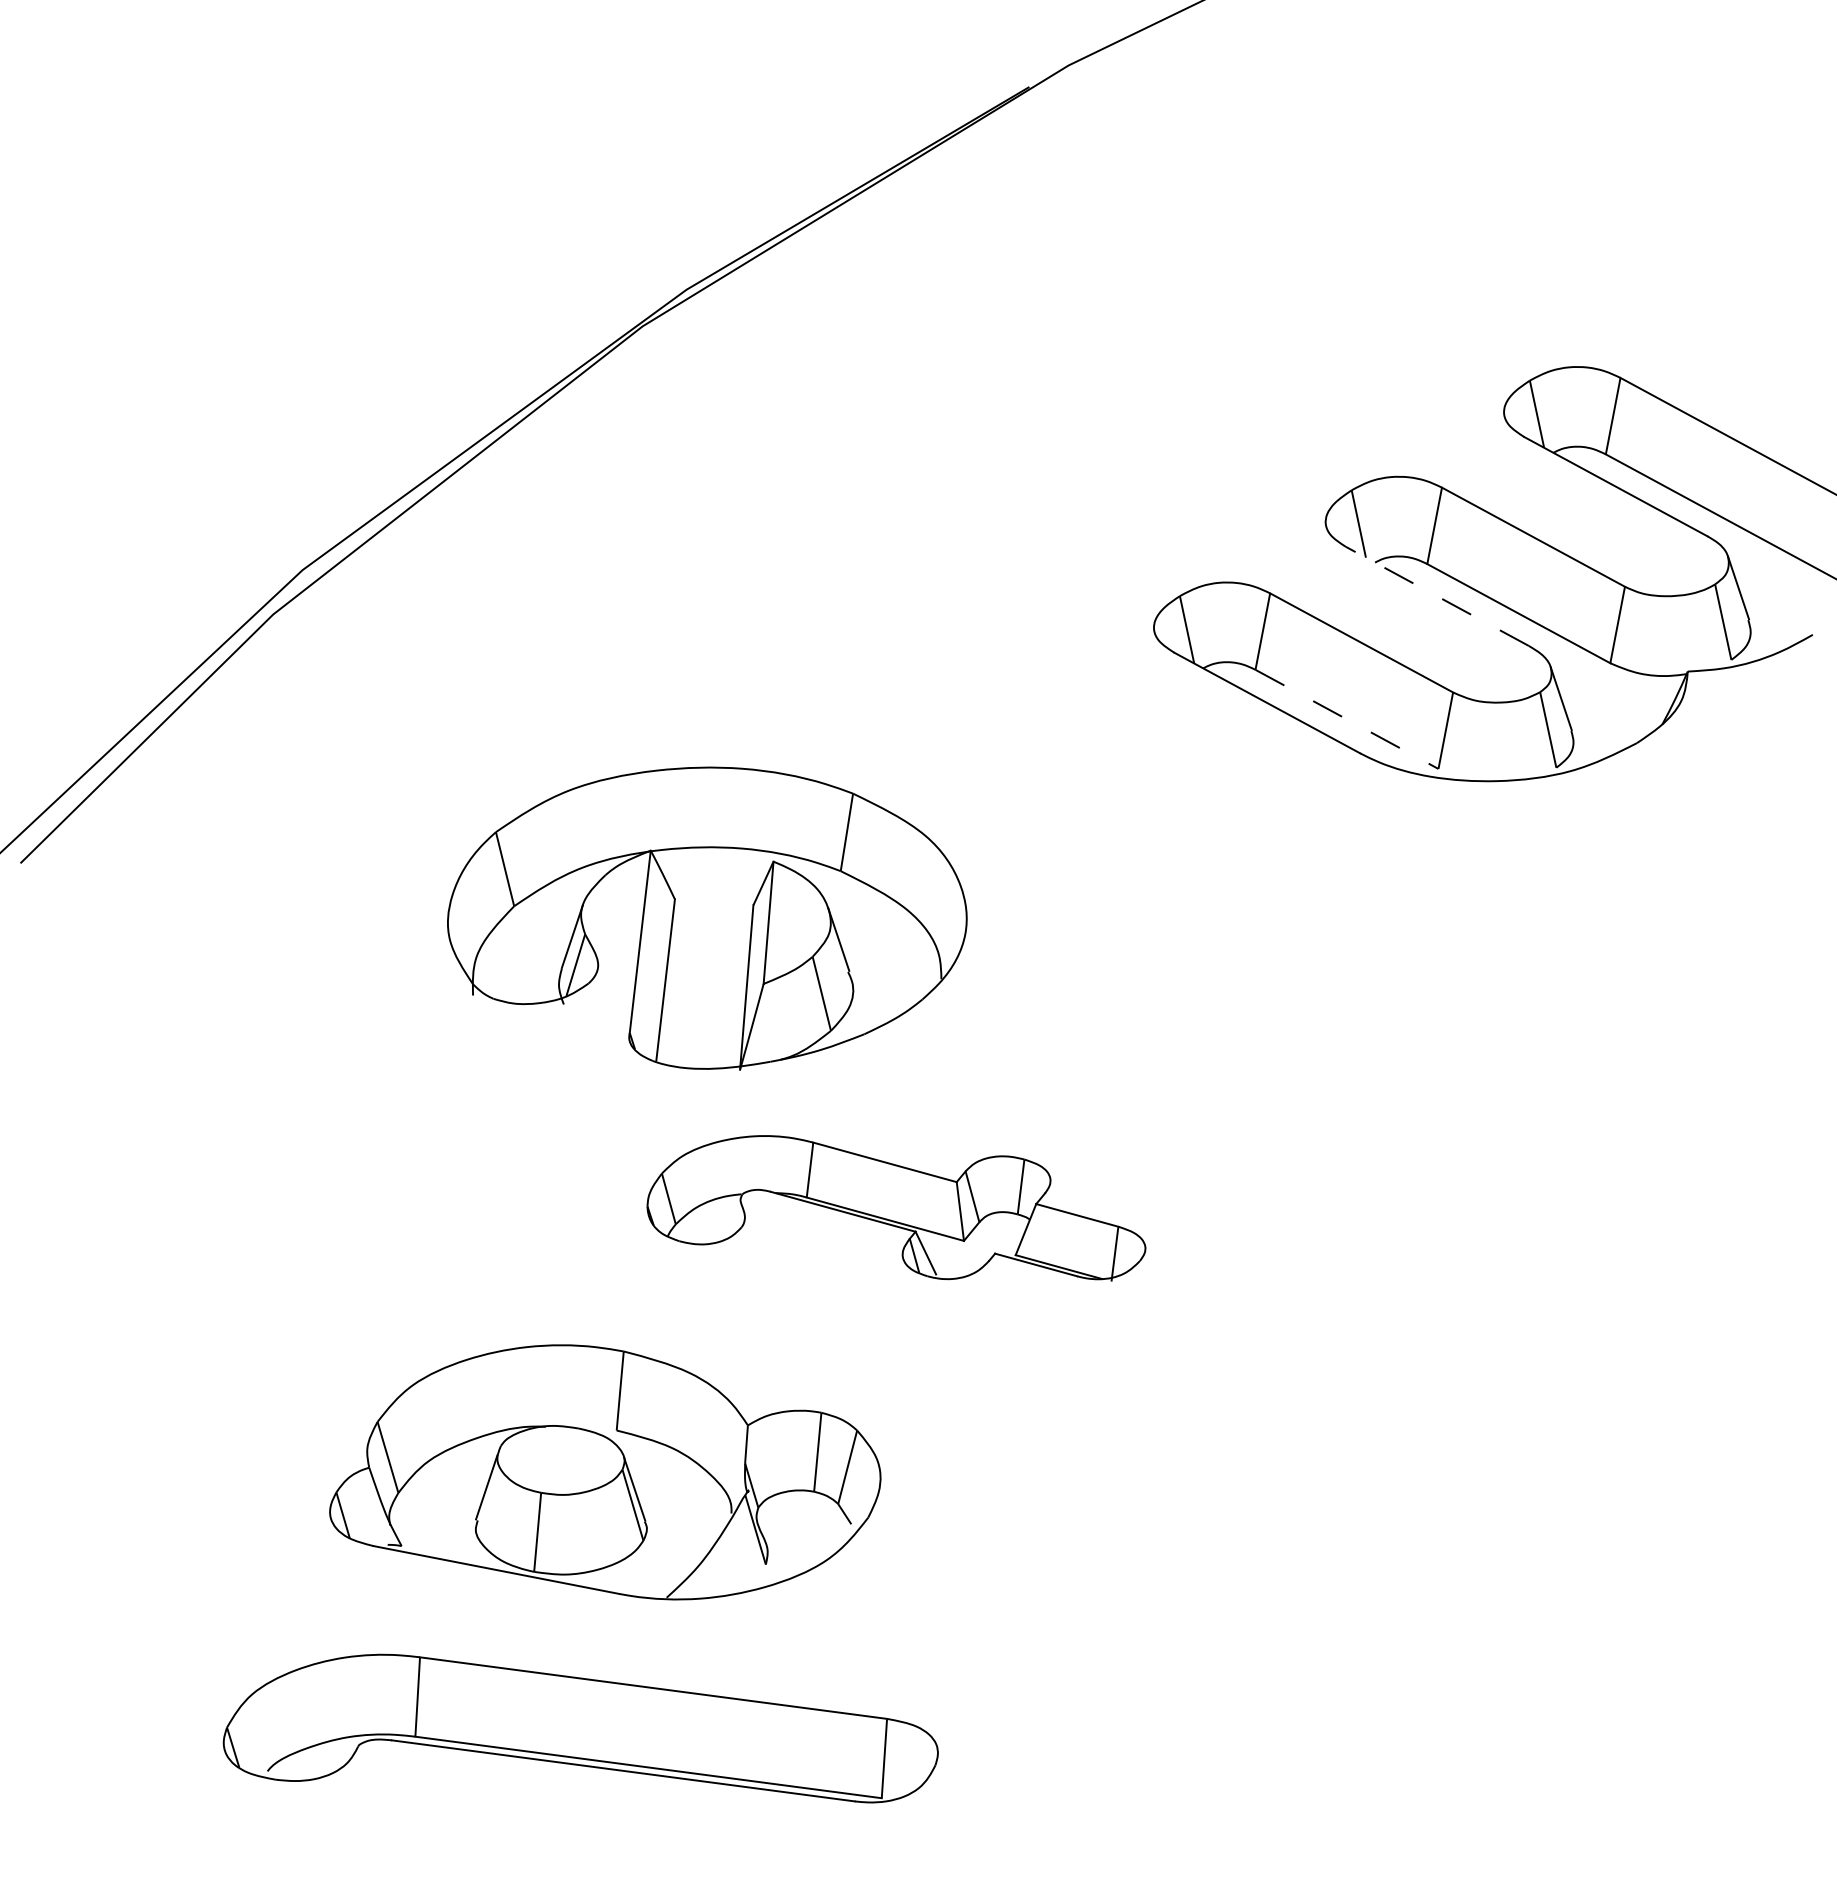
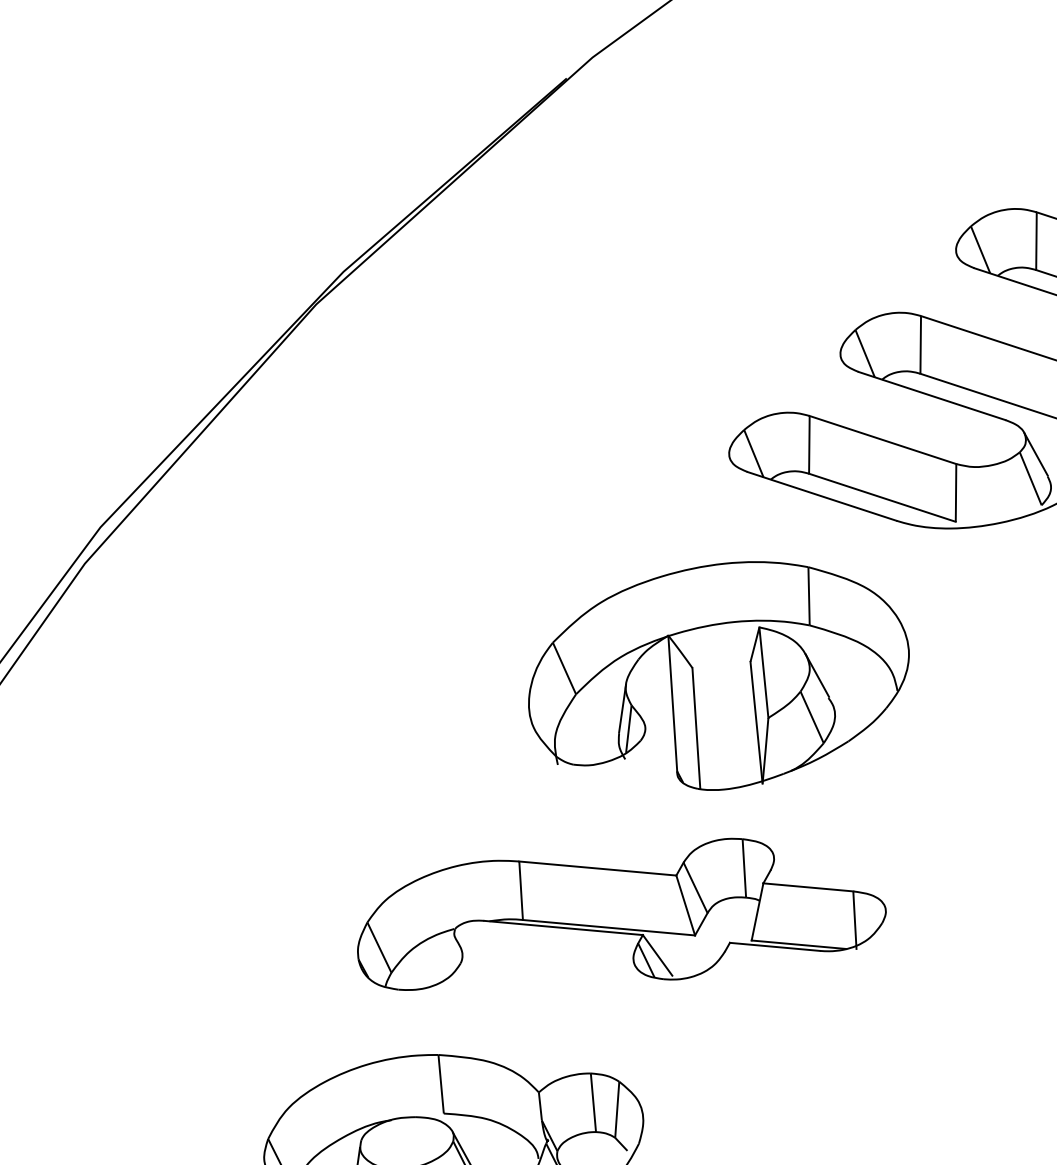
line: (1437, 596) -> (932, 396), dashed -> solid
line: (1347, 719) -> (882, 497), dashed -> solid
part: (707, 918) -> (718, 677), moved
part: (896, 1208) -> (618, 914), size x1.43

